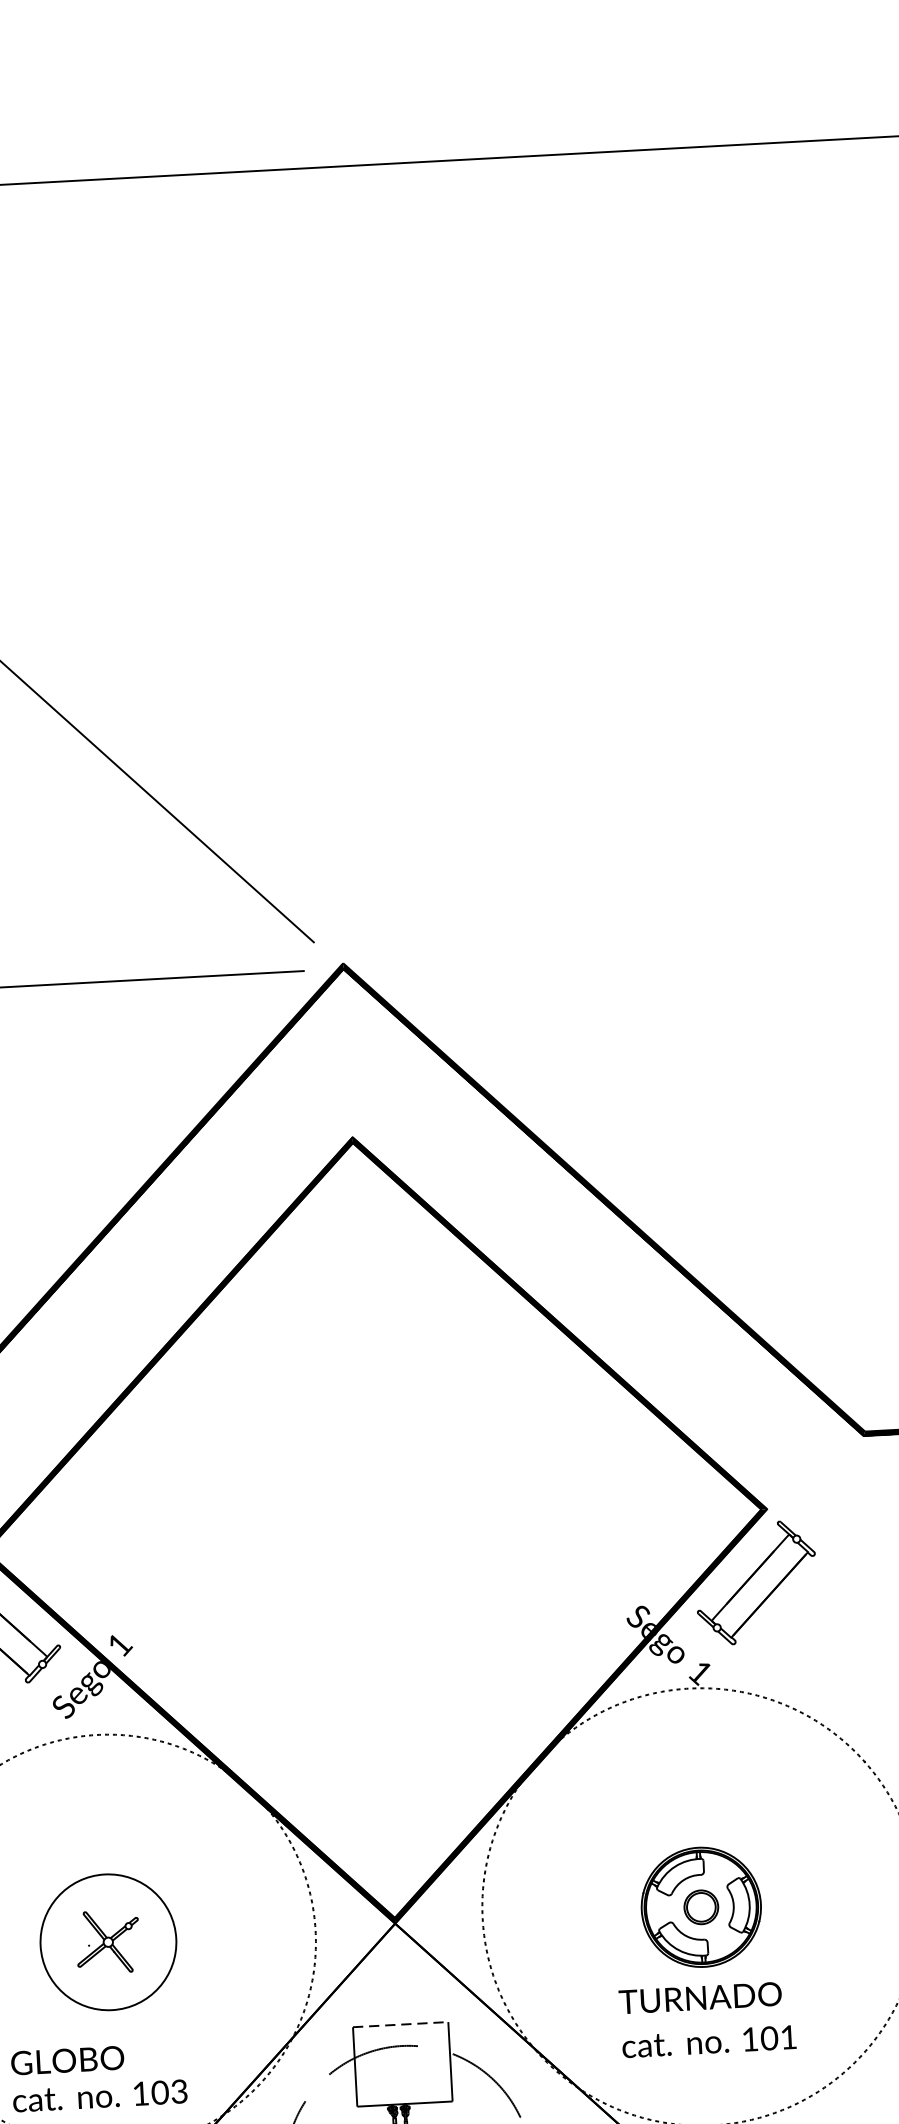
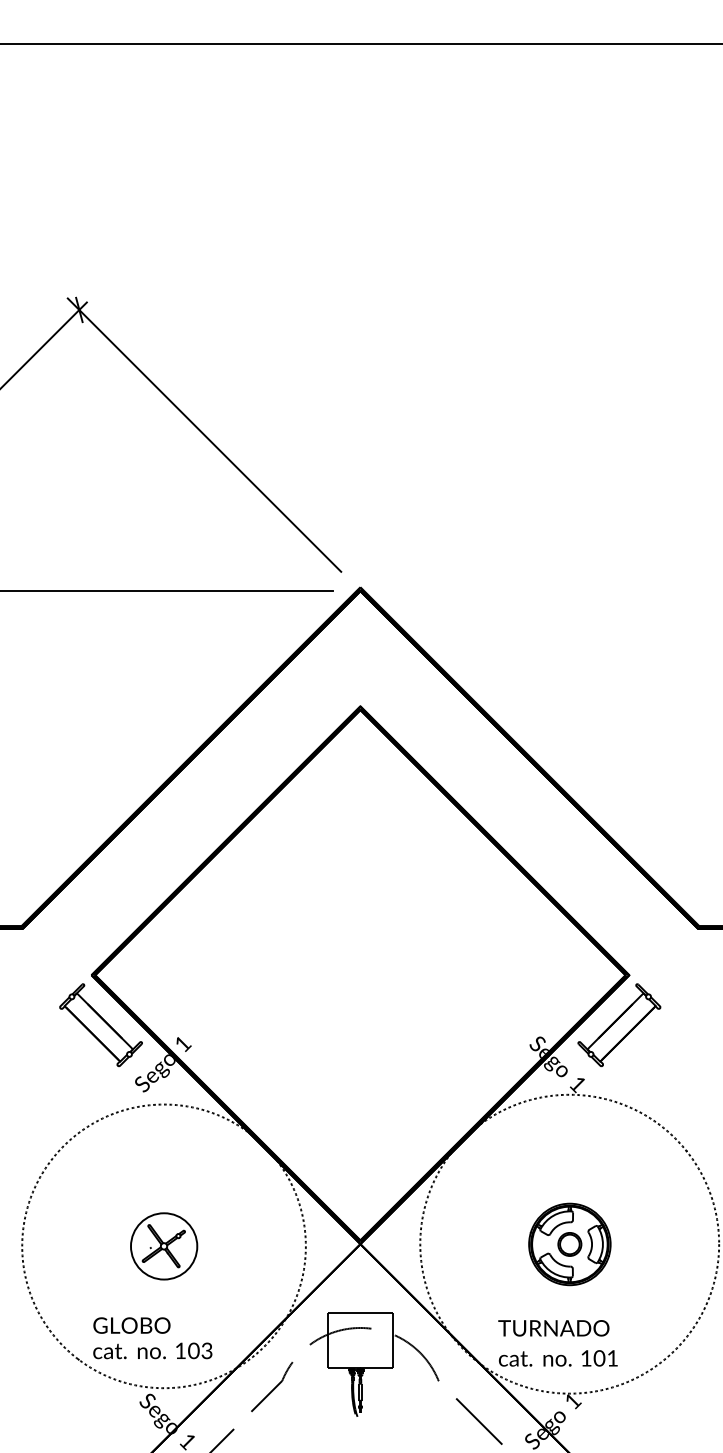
circle: (108, 1942) -> (164, 1246), size x0.71
text: (706, 2019) -> (557, 1343), moved
line: (400, 2024) -> (360, 1313), dashed -> solid

